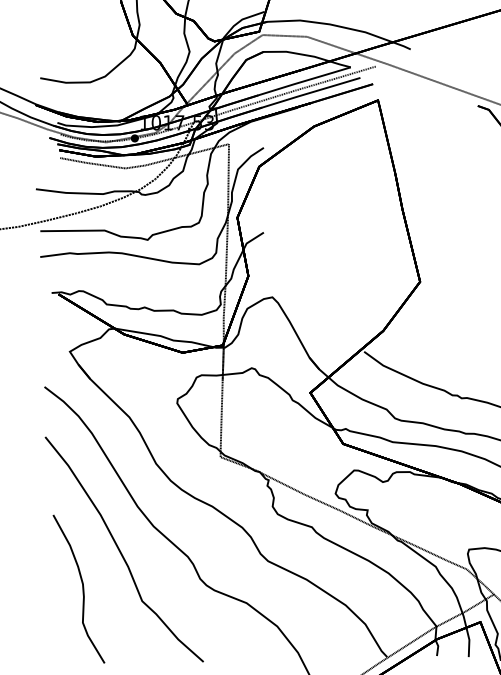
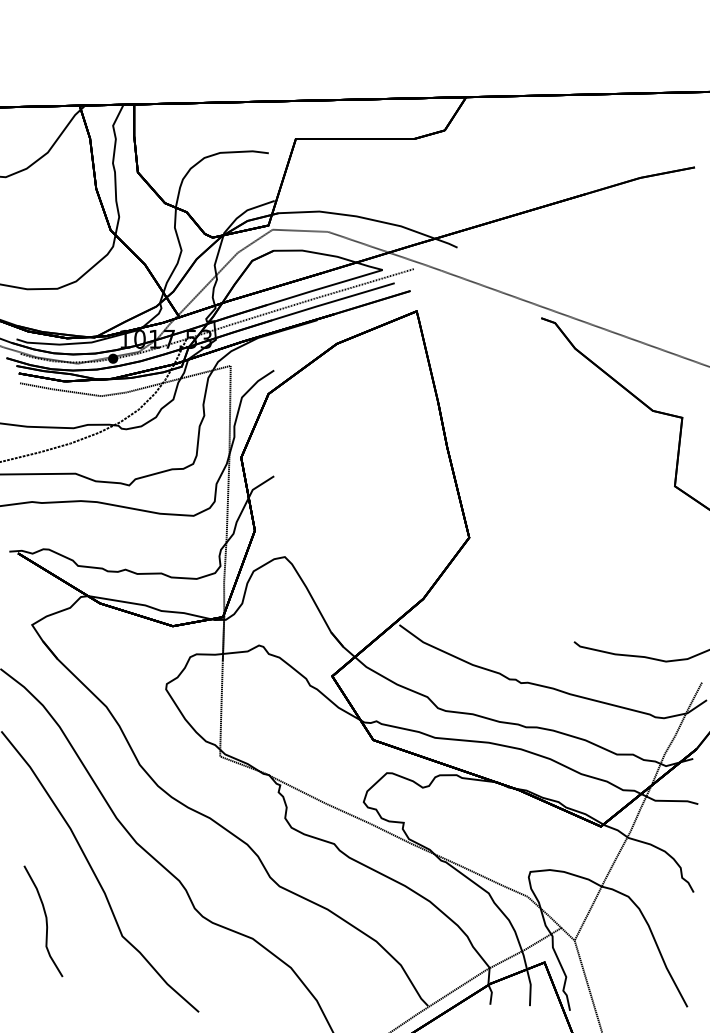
part: (79, 589) -> (43, 921), size x0.6

